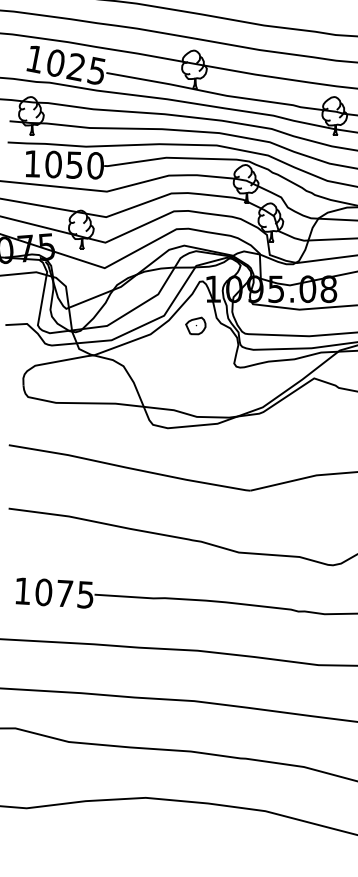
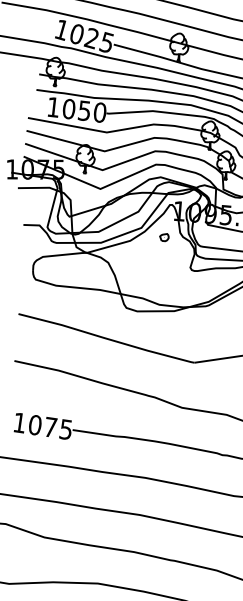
part: (195, 325) -> (164, 237), size x0.6

